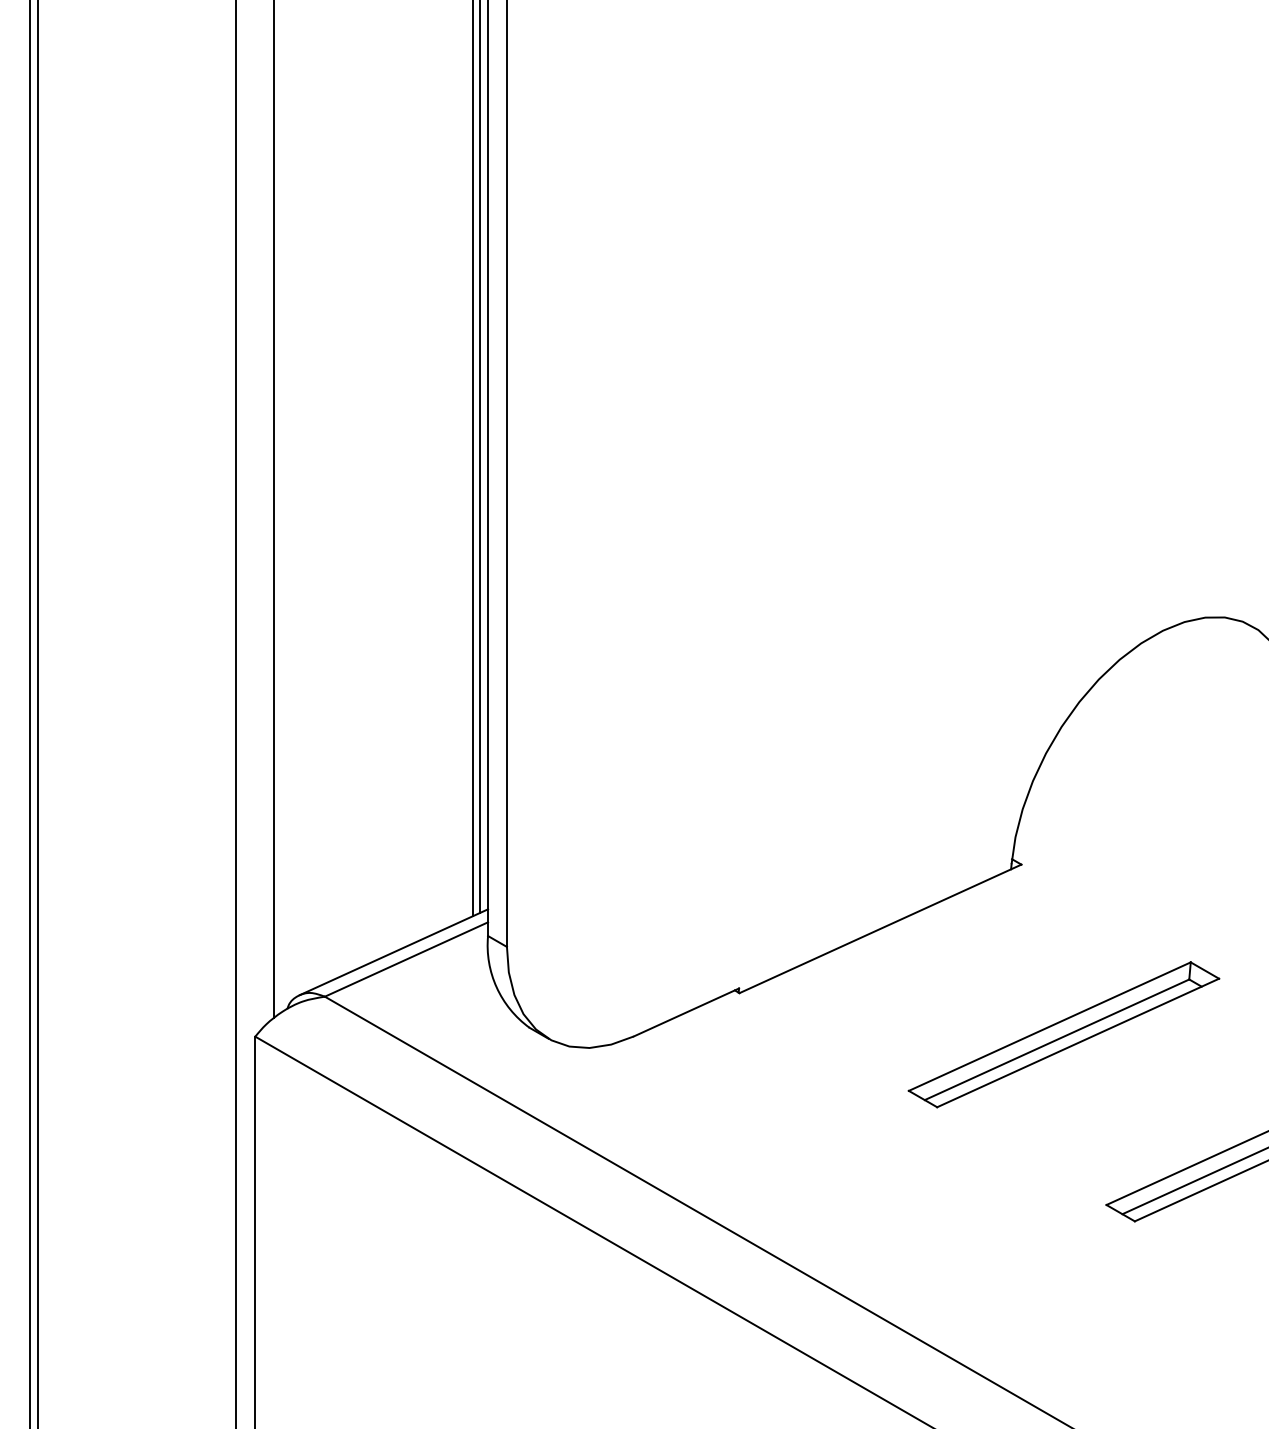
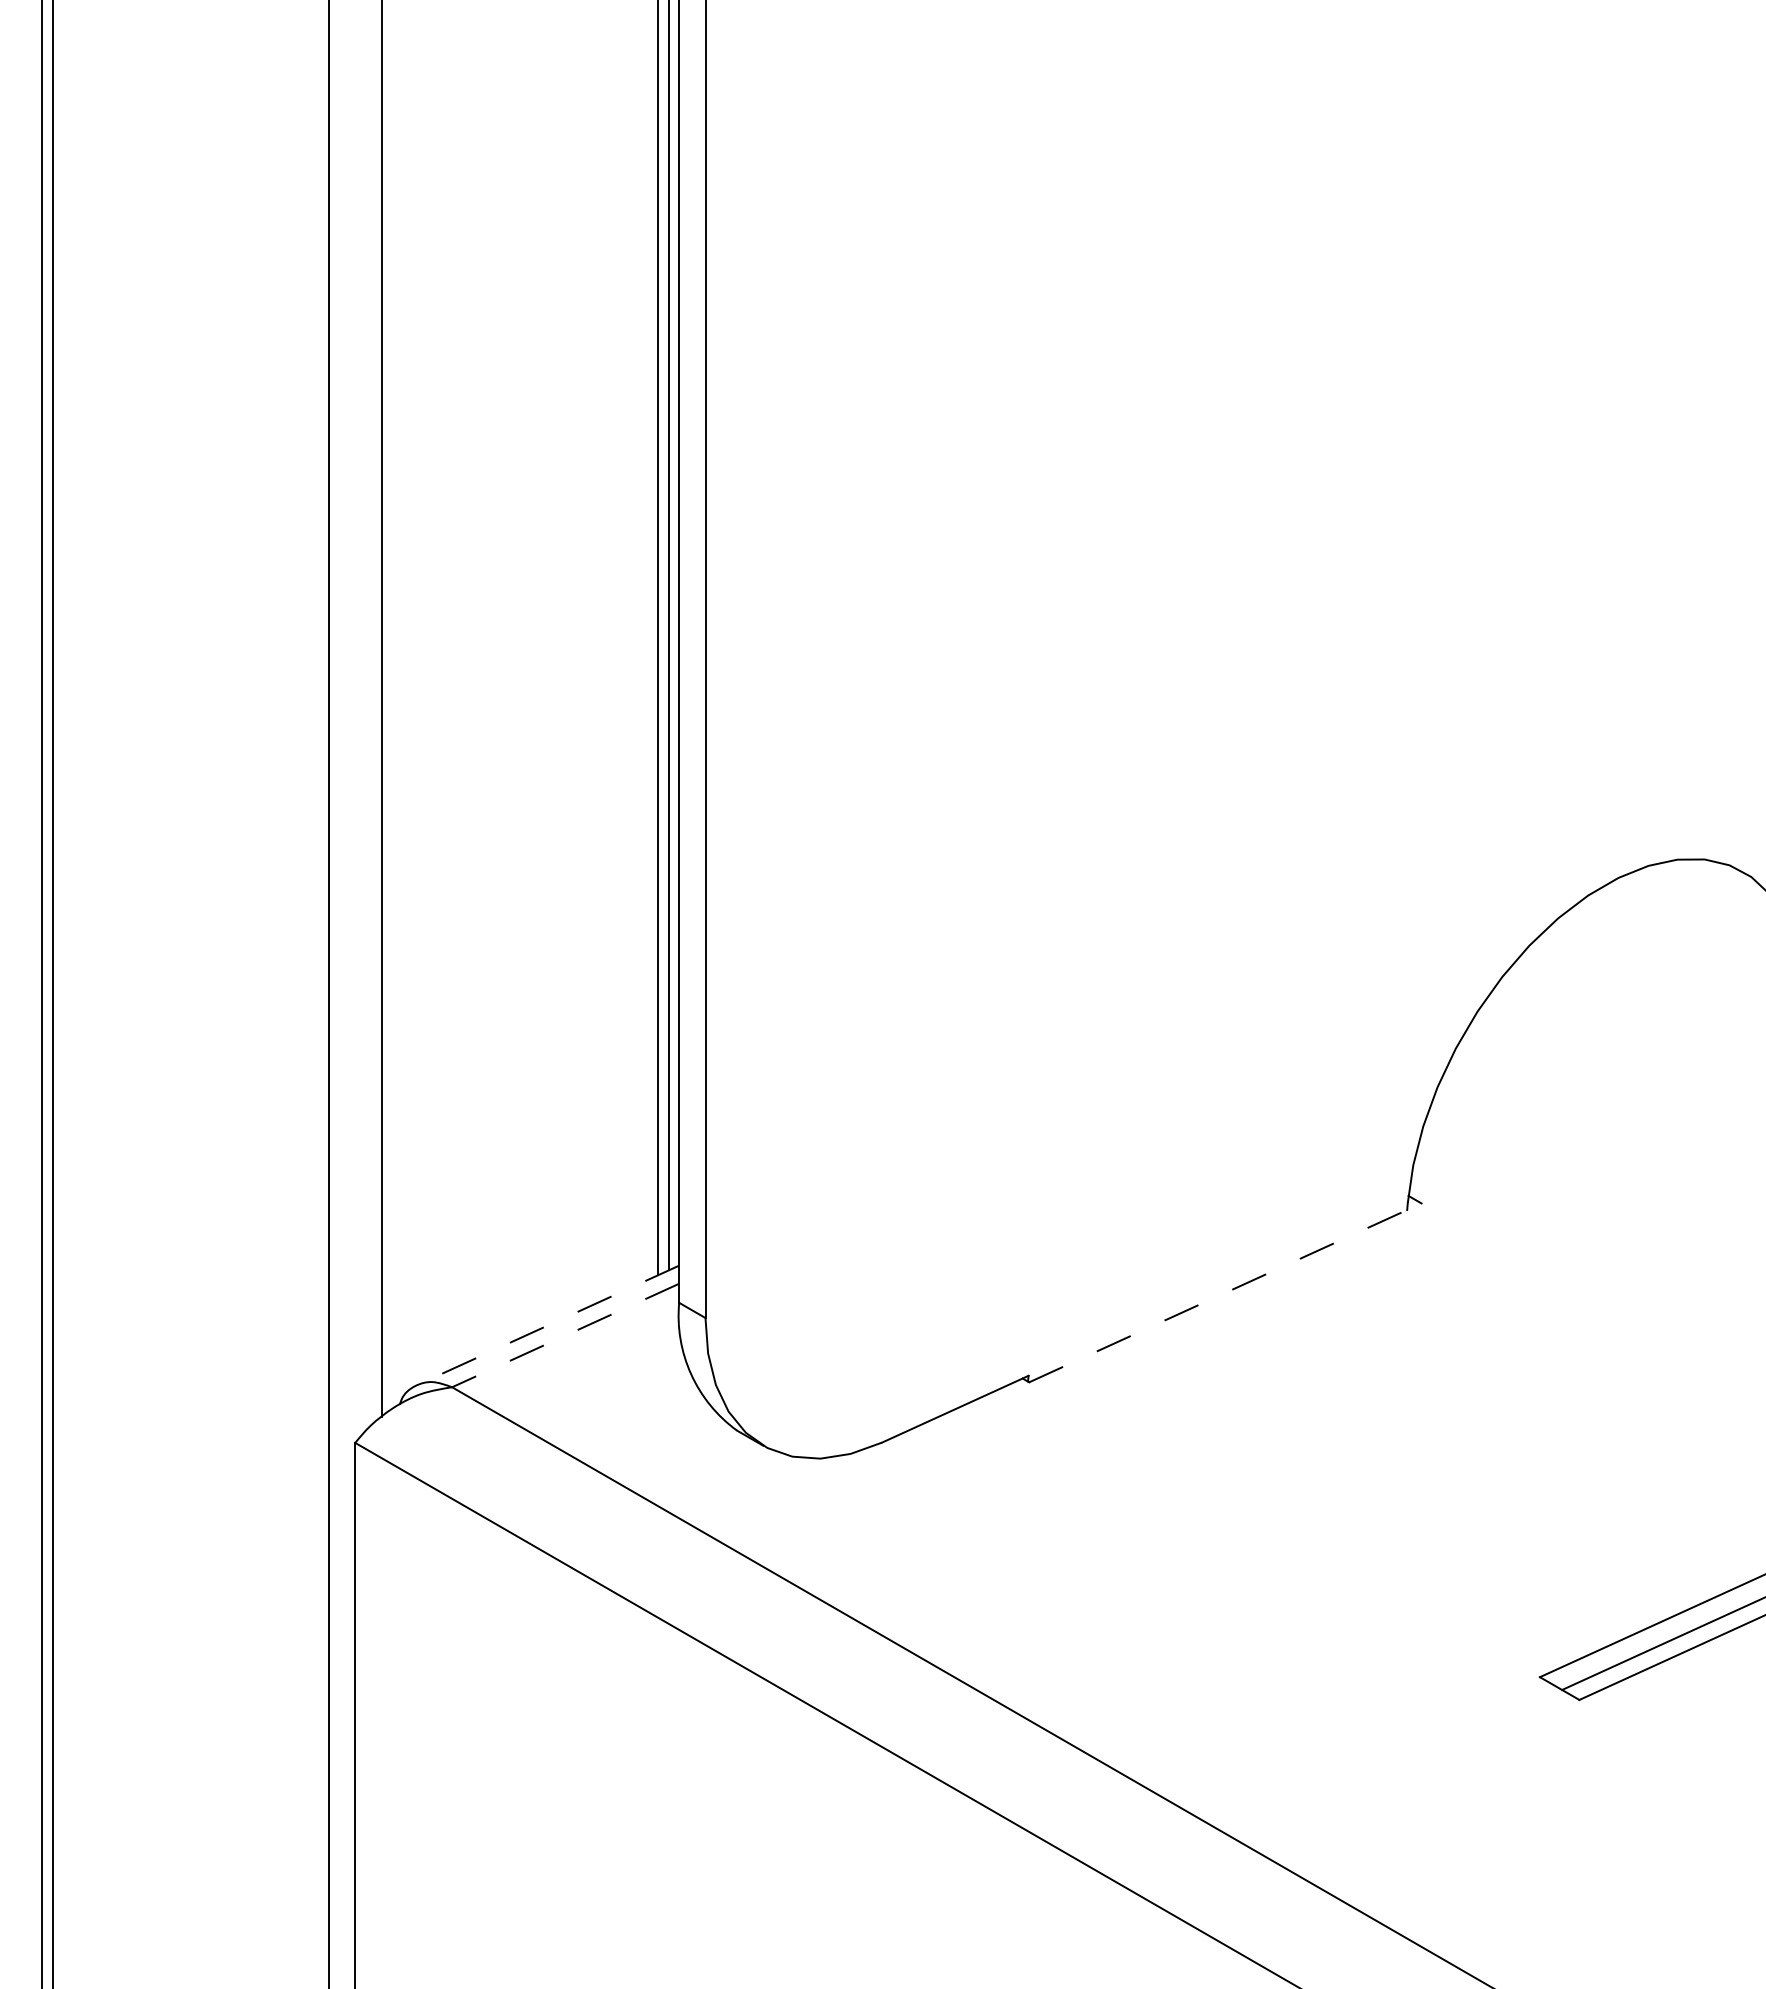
line: (880, 928) -> (1225, 1292), solid -> dashed
line: (394, 952) -> (548, 1325), solid -> dashed
line: (406, 959) -> (565, 1335), solid -> dashed
part: (1063, 1034) -> (1480, 1440), removed

